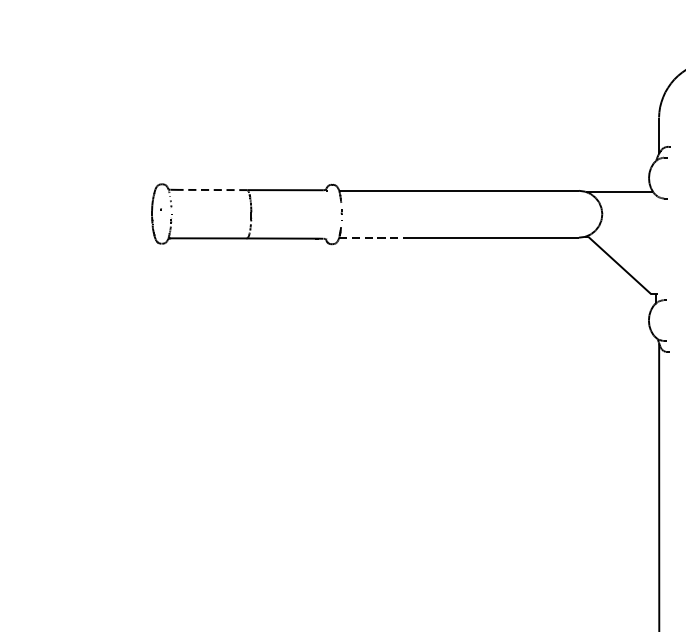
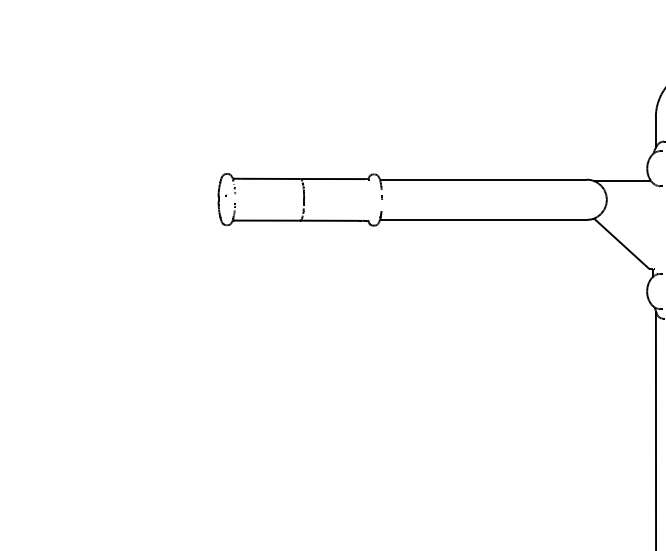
line: (212, 189) -> (270, 178), dashed -> solid
line: (372, 238) -> (408, 220), dashed -> solid

